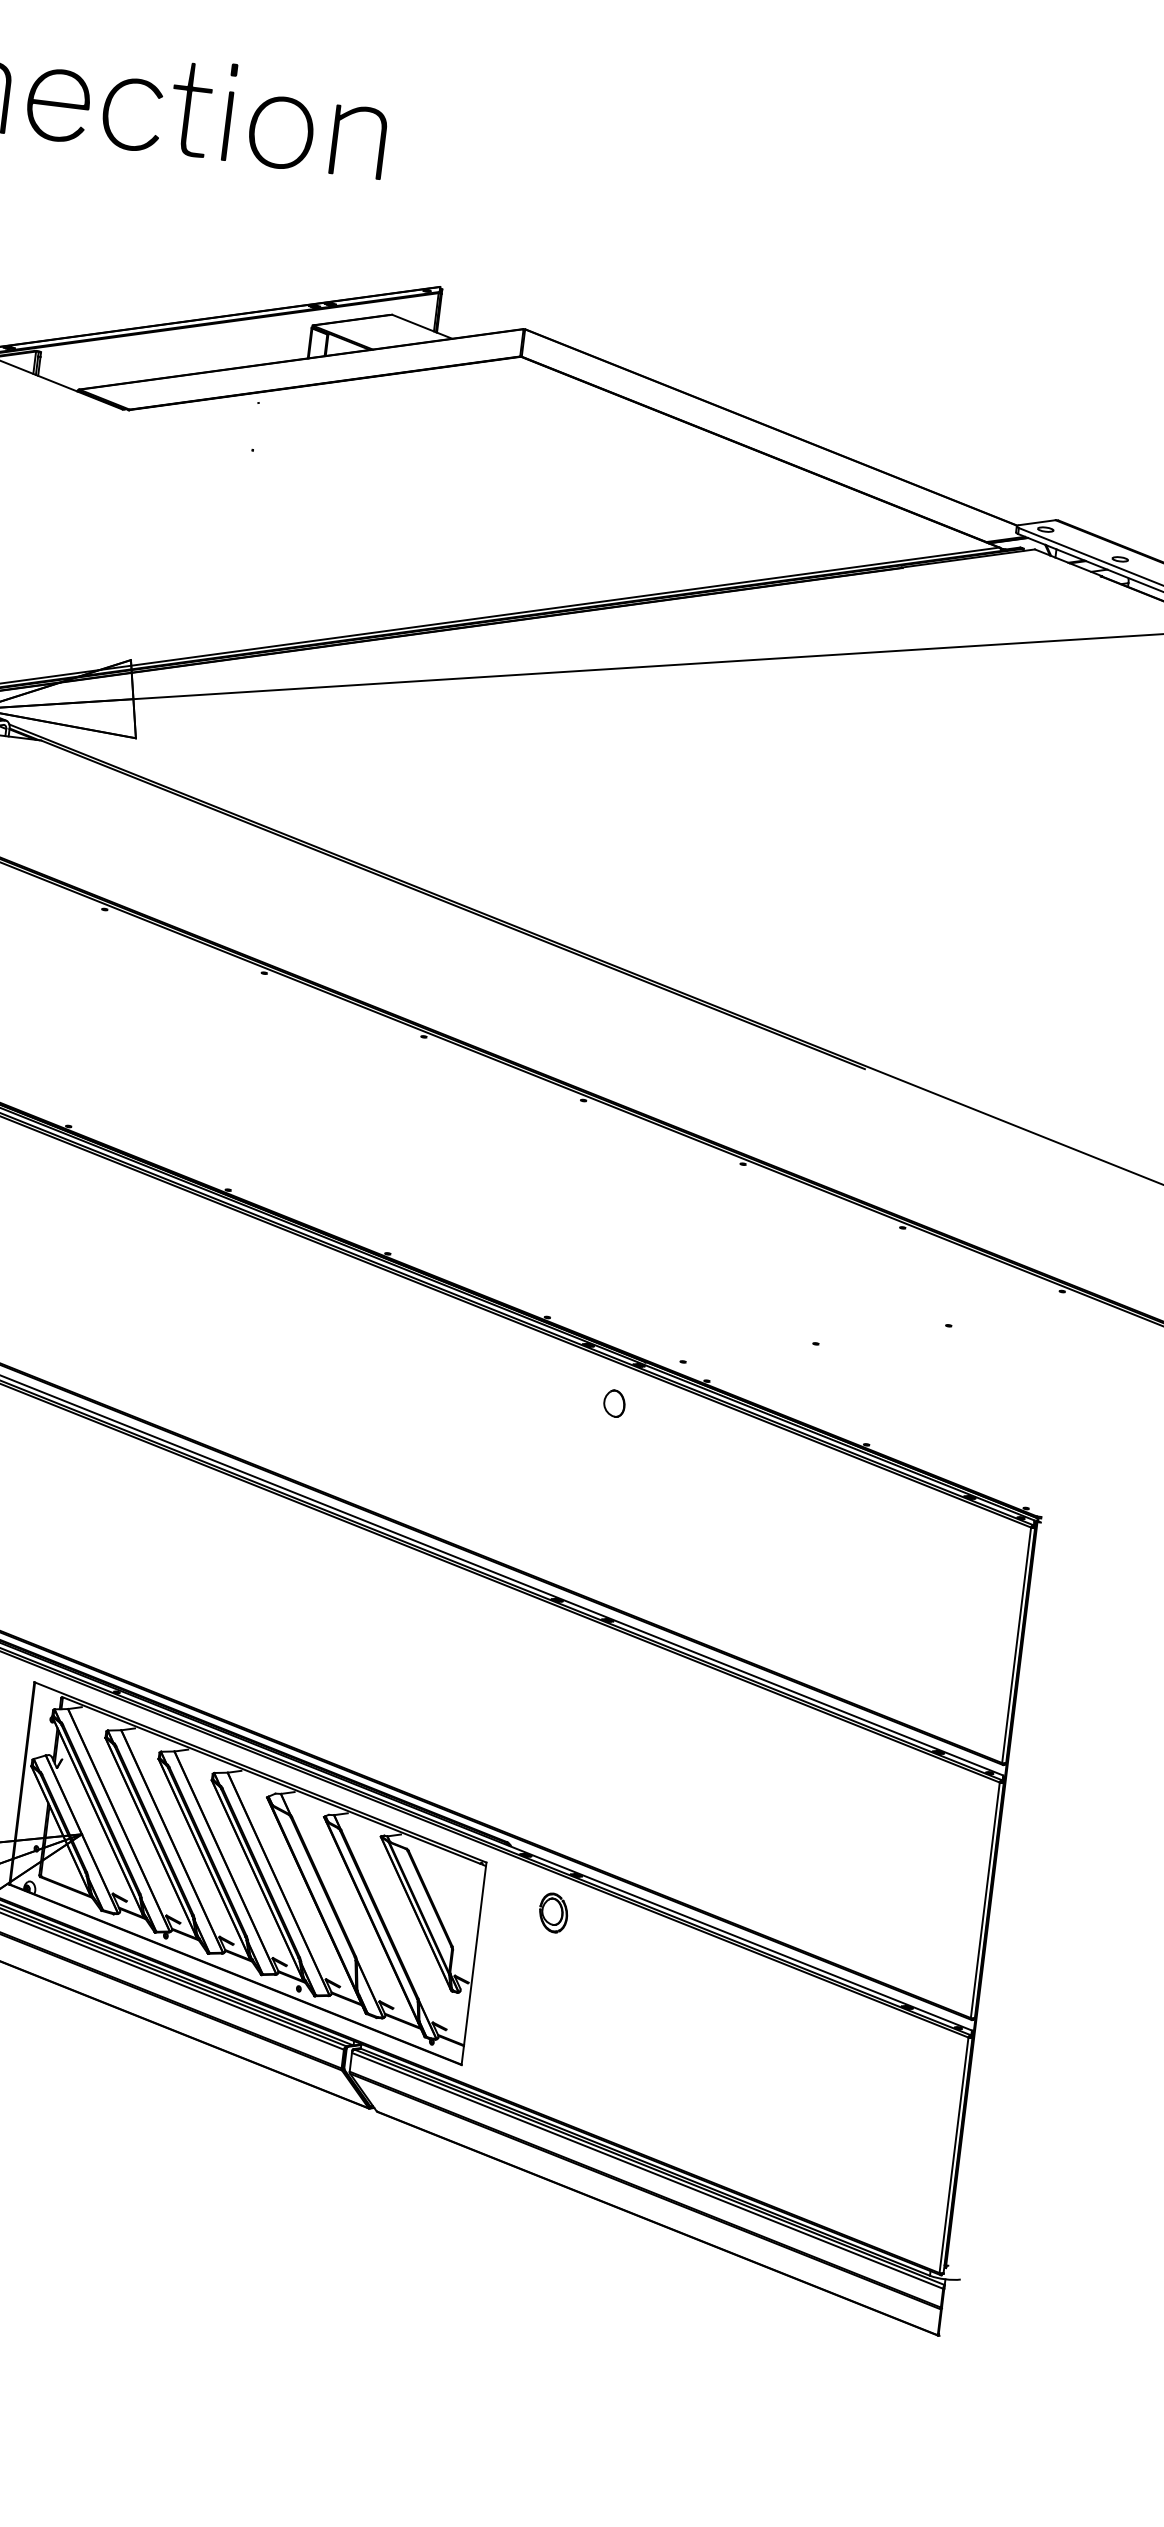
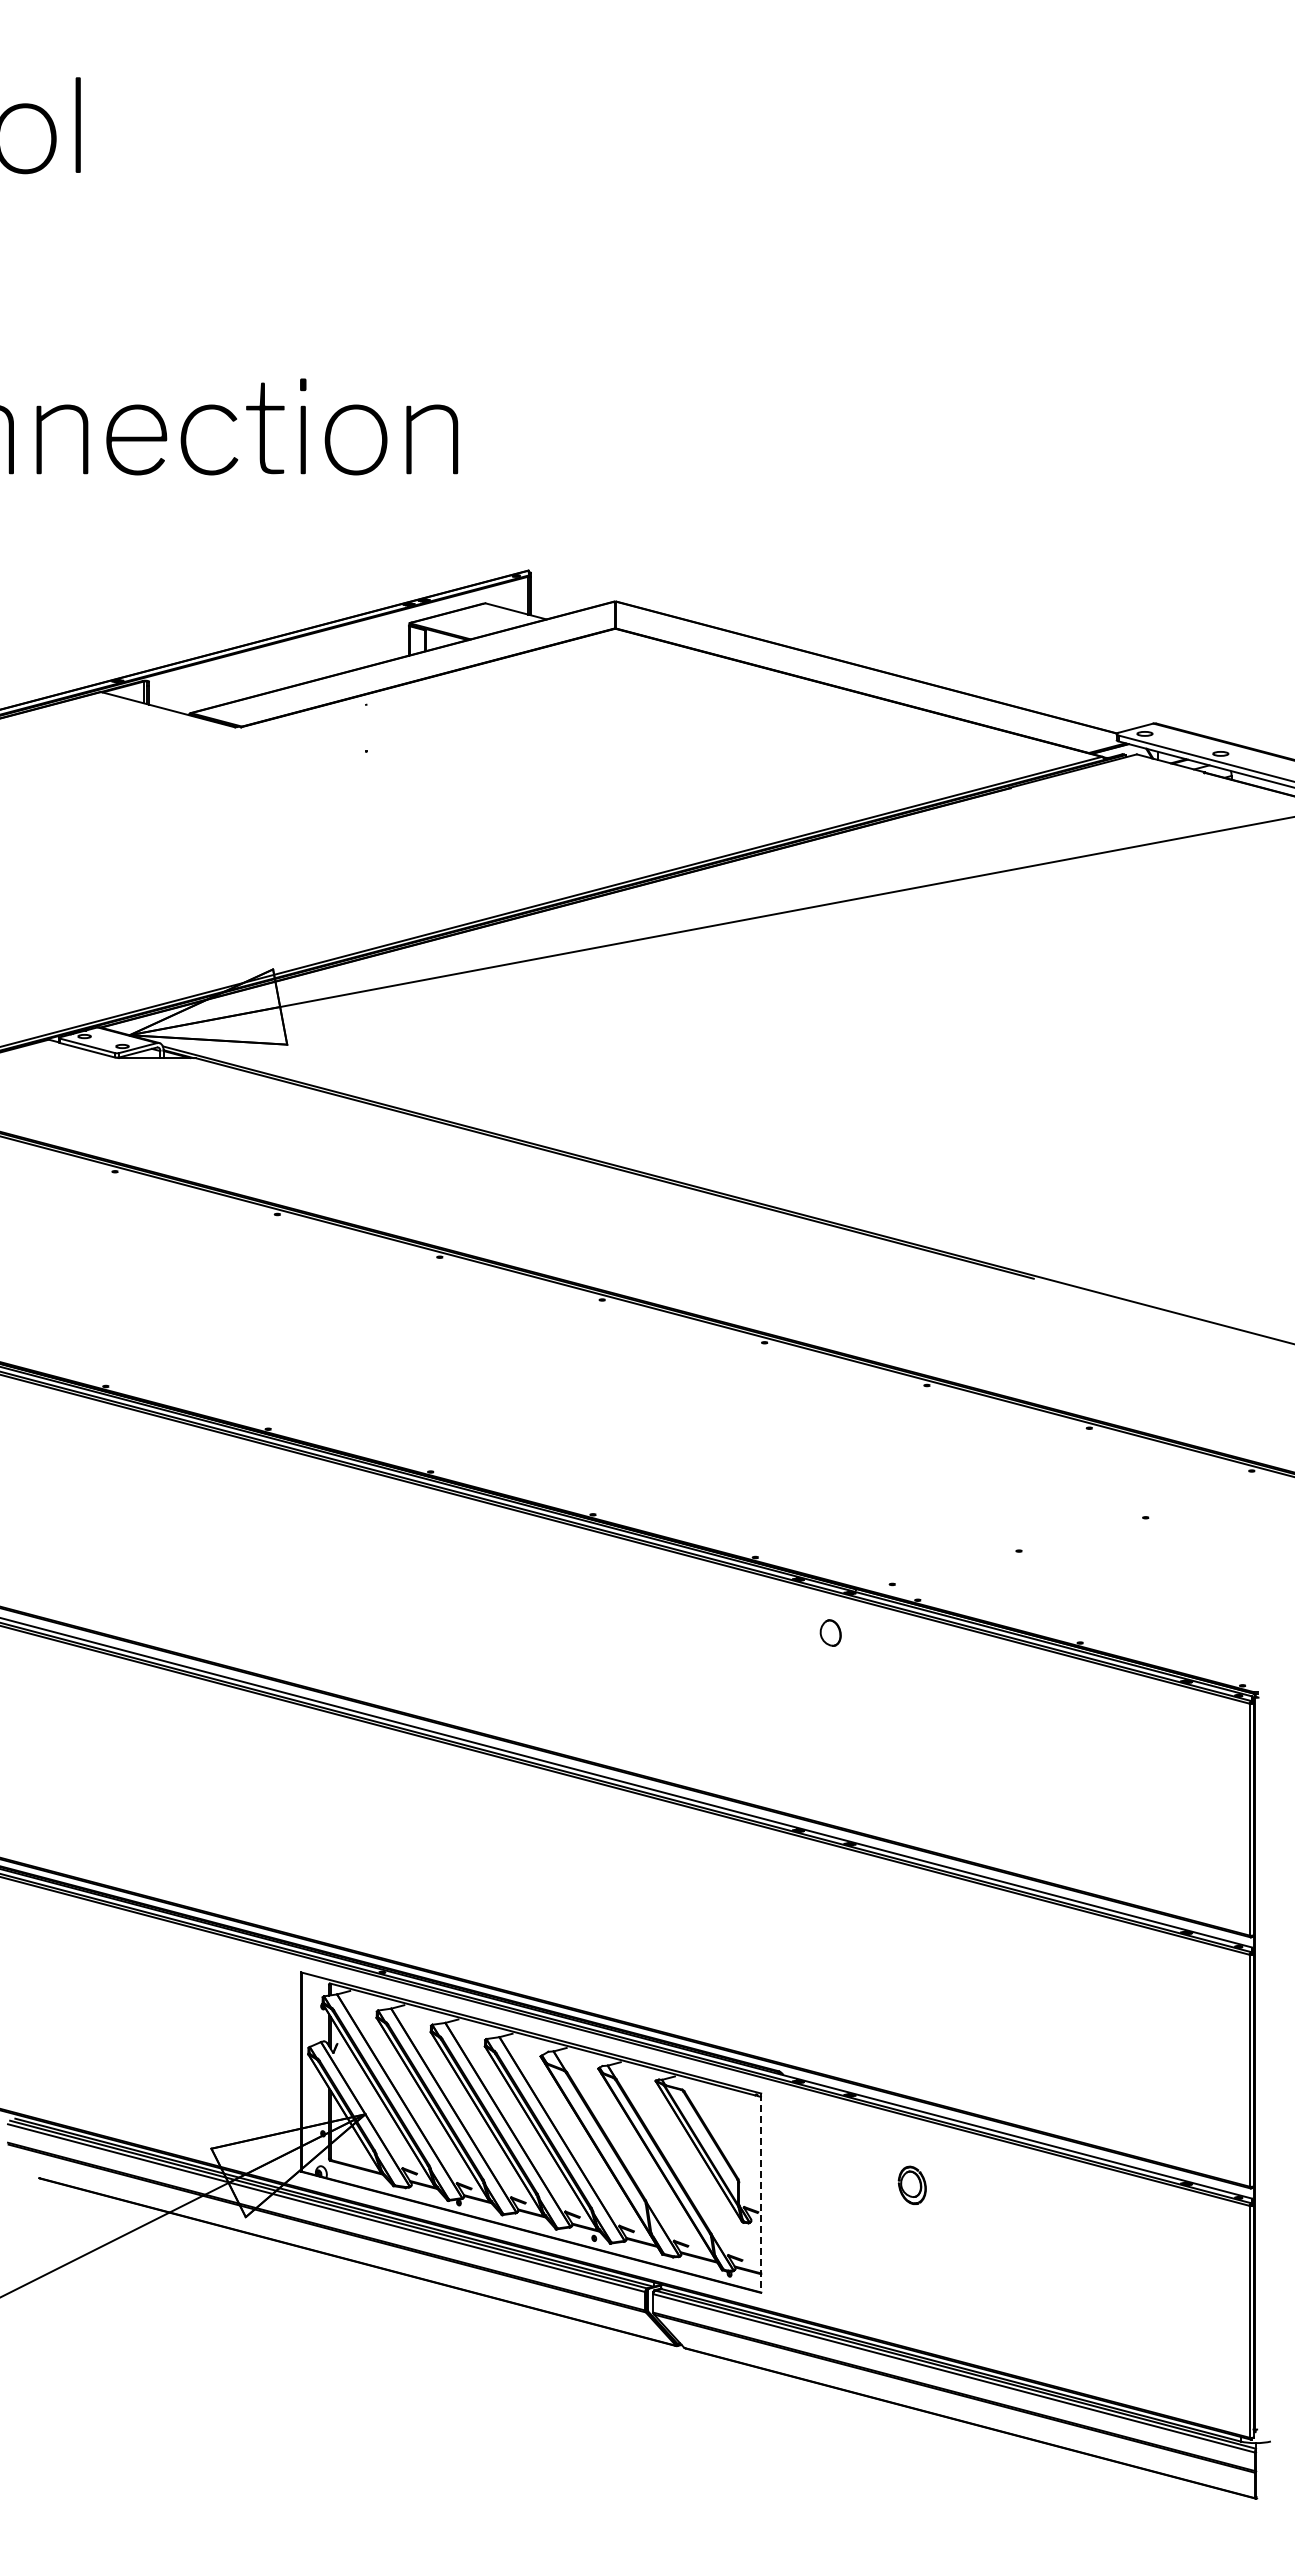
part: (552, 1911) -> (911, 2184), moved
line: (474, 1964) -> (761, 2193), solid -> dashed

